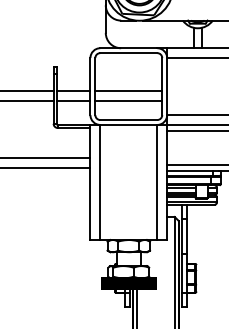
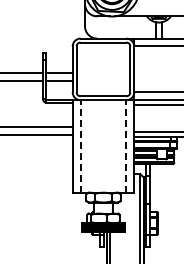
line: (128, 91) -> (103, 73), removed
line: (128, 100) -> (103, 80), removed
line: (100, 181) -> (80, 145), solid -> dashed
line: (157, 181) -> (126, 145), solid -> dashed

